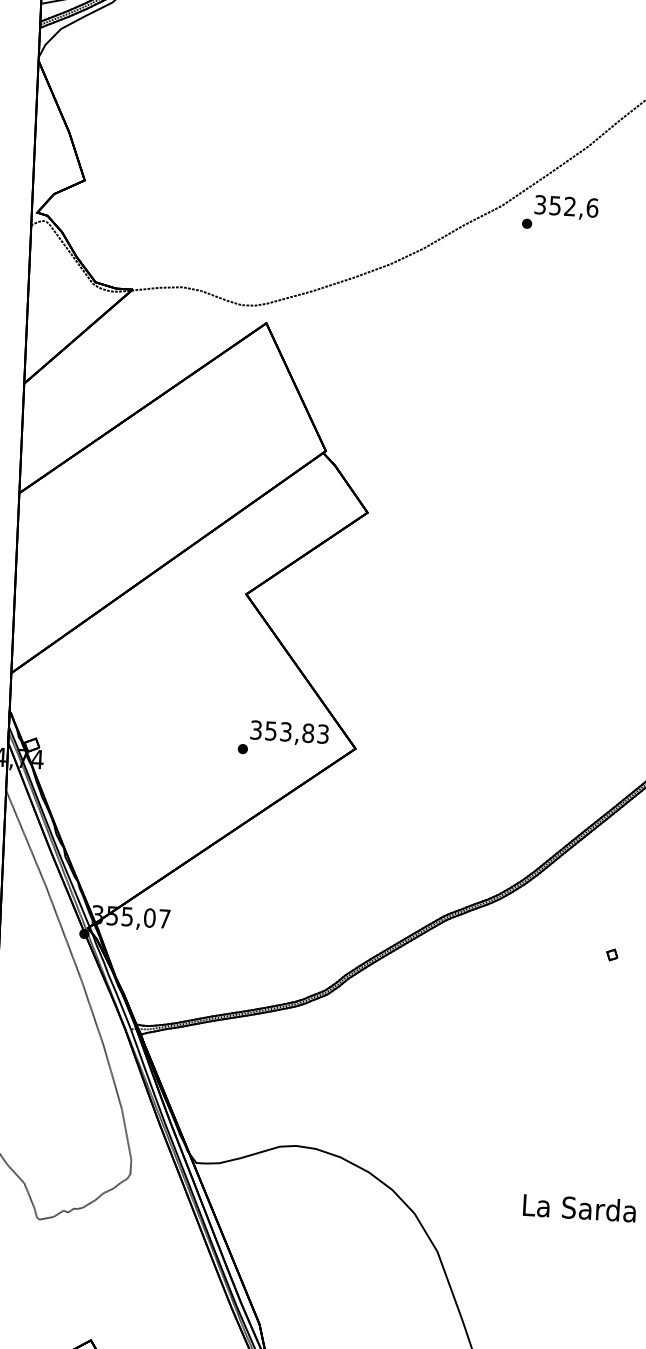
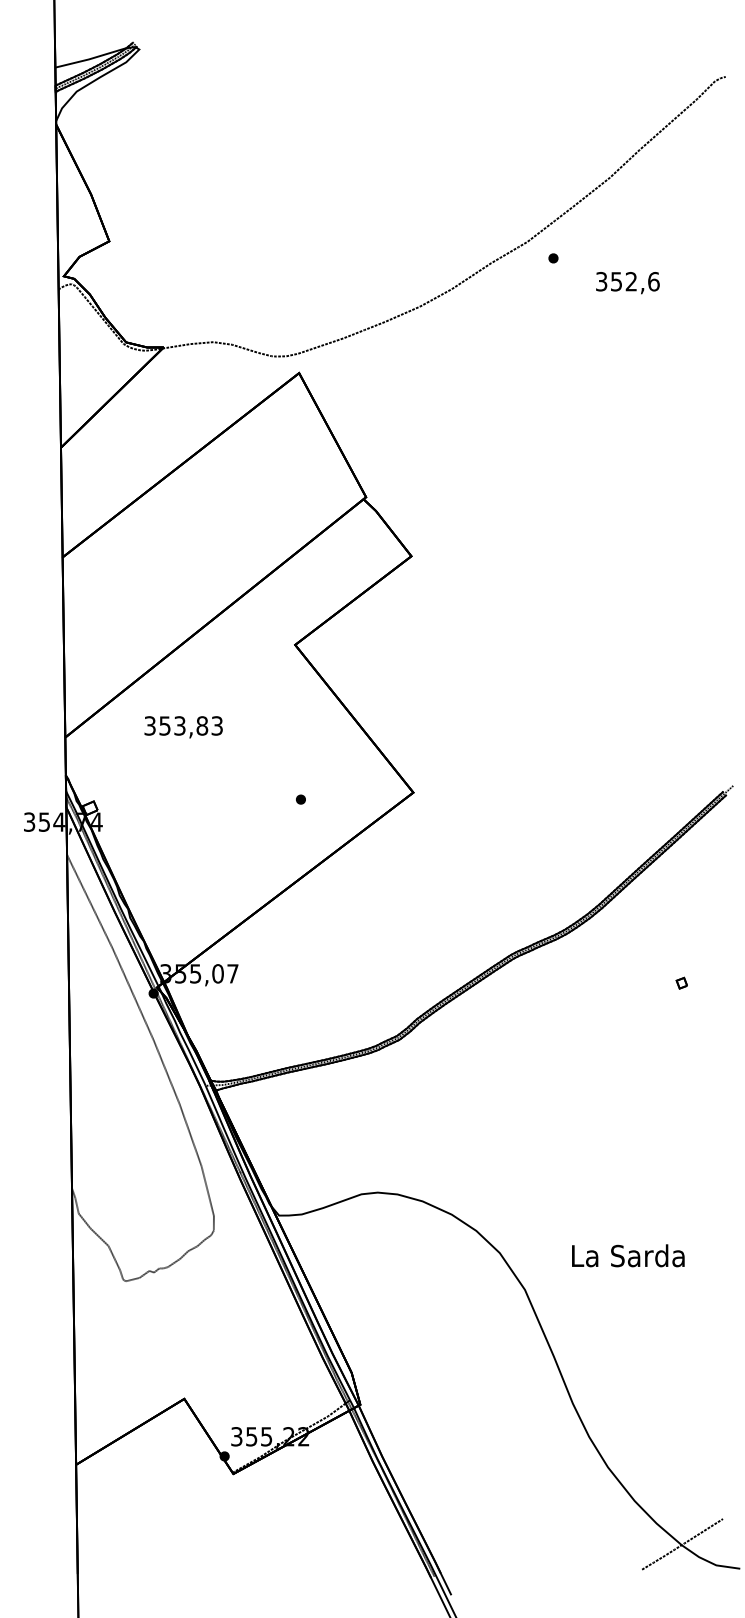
text: (566, 208) -> (627, 283), moved
text: (289, 733) -> (183, 727), moved
text: (579, 1207) -> (628, 1255), moved

